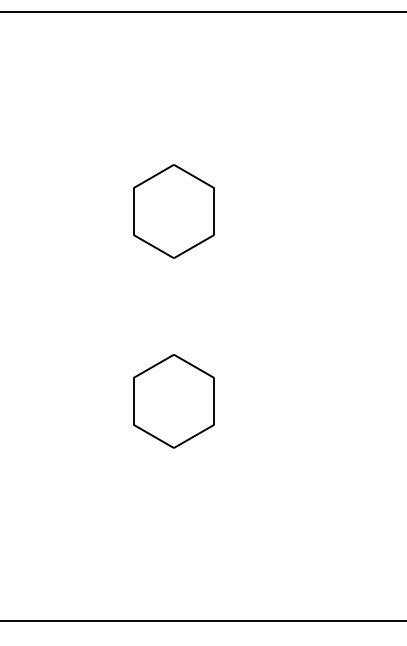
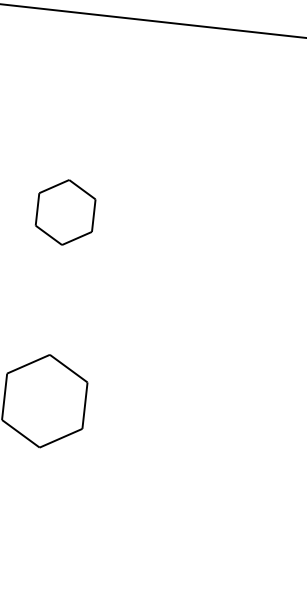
part: (173, 211) -> (65, 212), size x0.7

